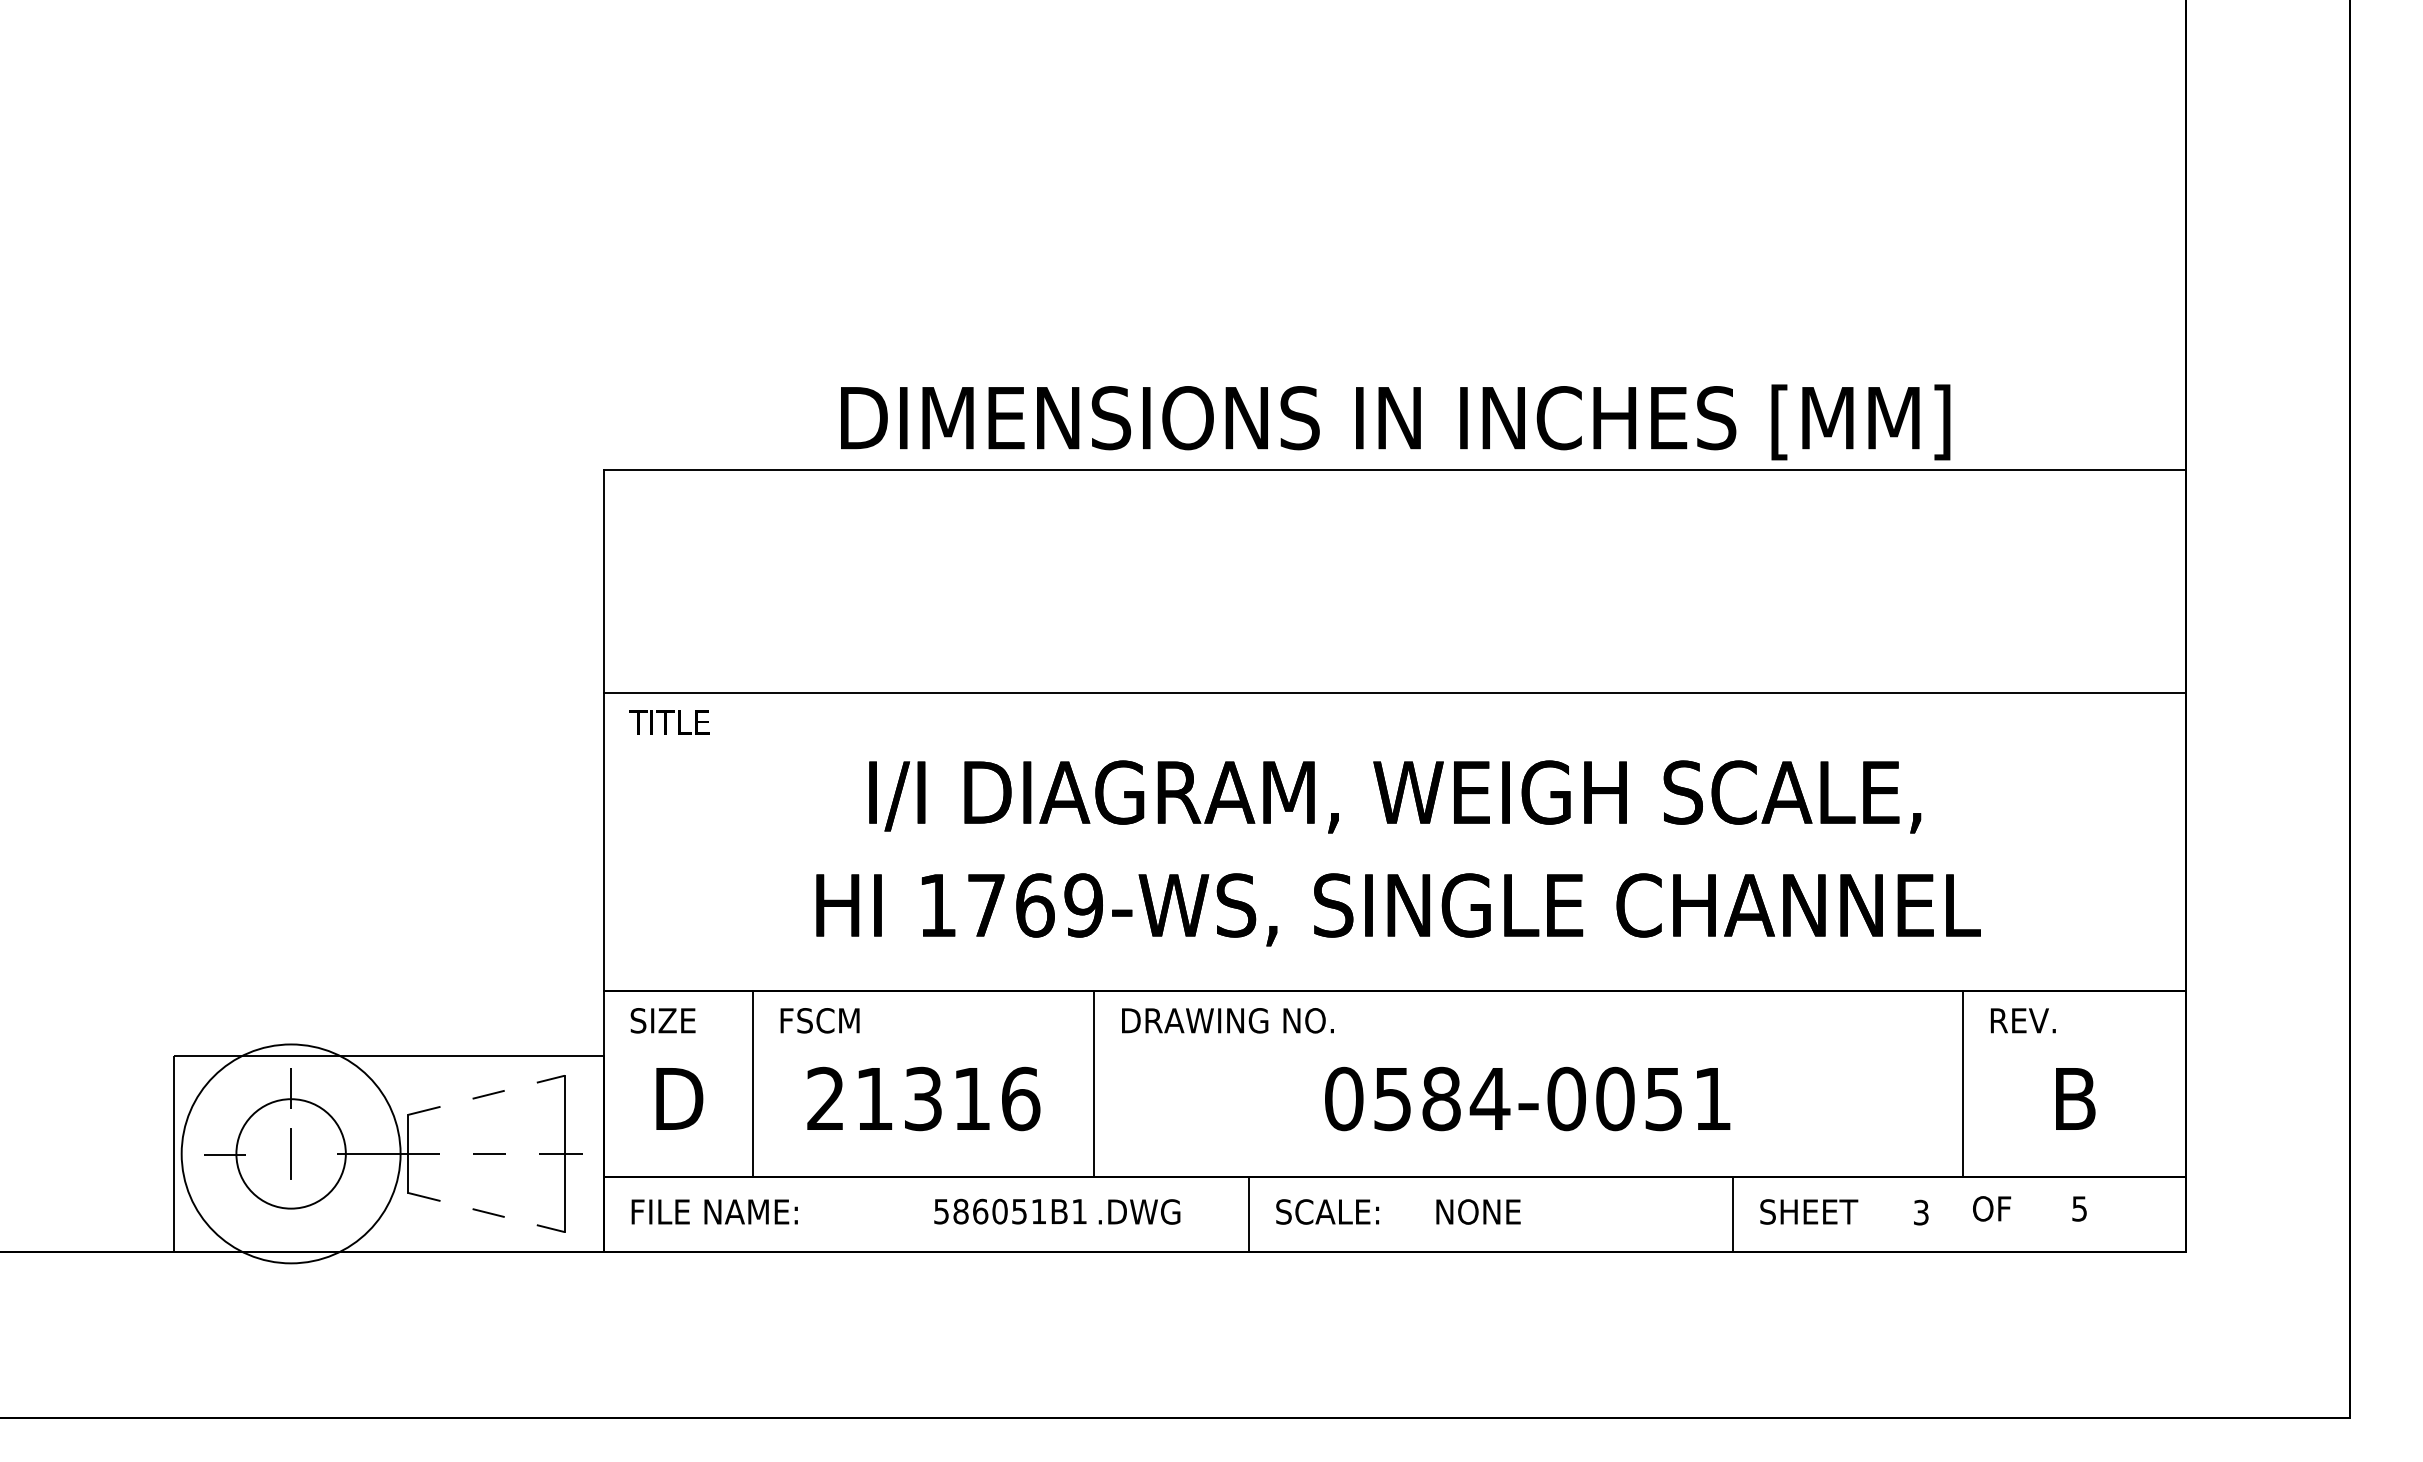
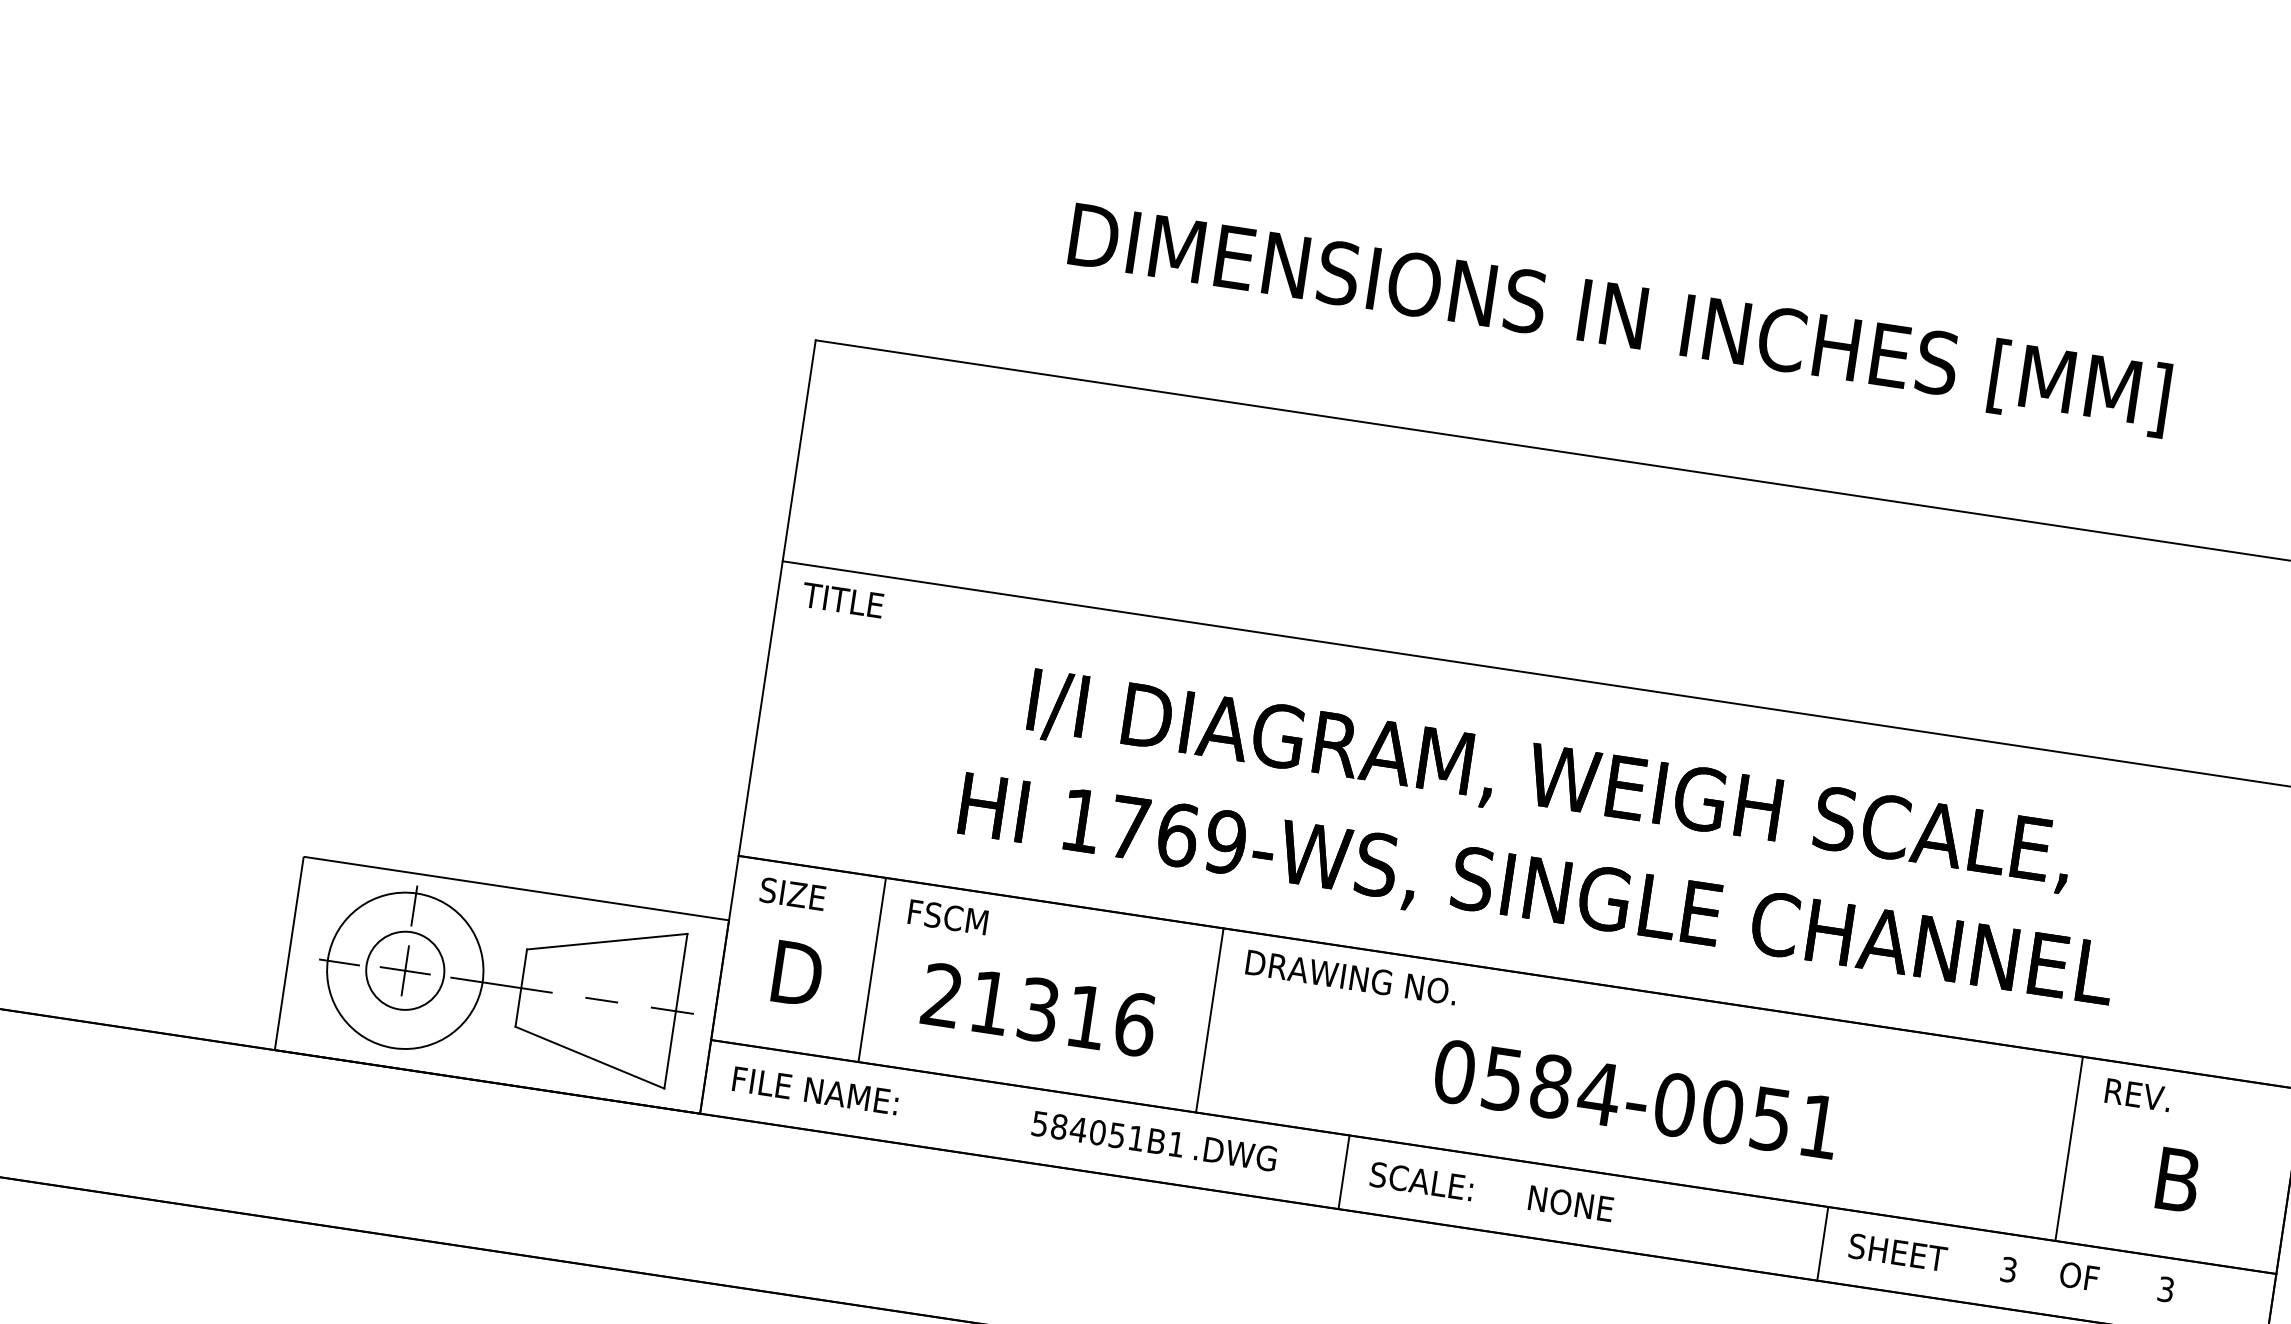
text: (1395, 422) -> (1619, 319), moved
line: (486, 1095) -> (607, 941), dashed -> solid
circle: (290, 1153) -> (404, 970), size x0.71
line: (290, 1153) -> (404, 970), added
circle: (291, 1153) -> (405, 970), size x0.71
text: (2079, 1208) -> (2165, 1289), 5 -> 3
text: (980, 1211) -> (1078, 1129), 586051B1 -> 584051B1
line: (486, 1212) -> (589, 1057), dashed -> solid

